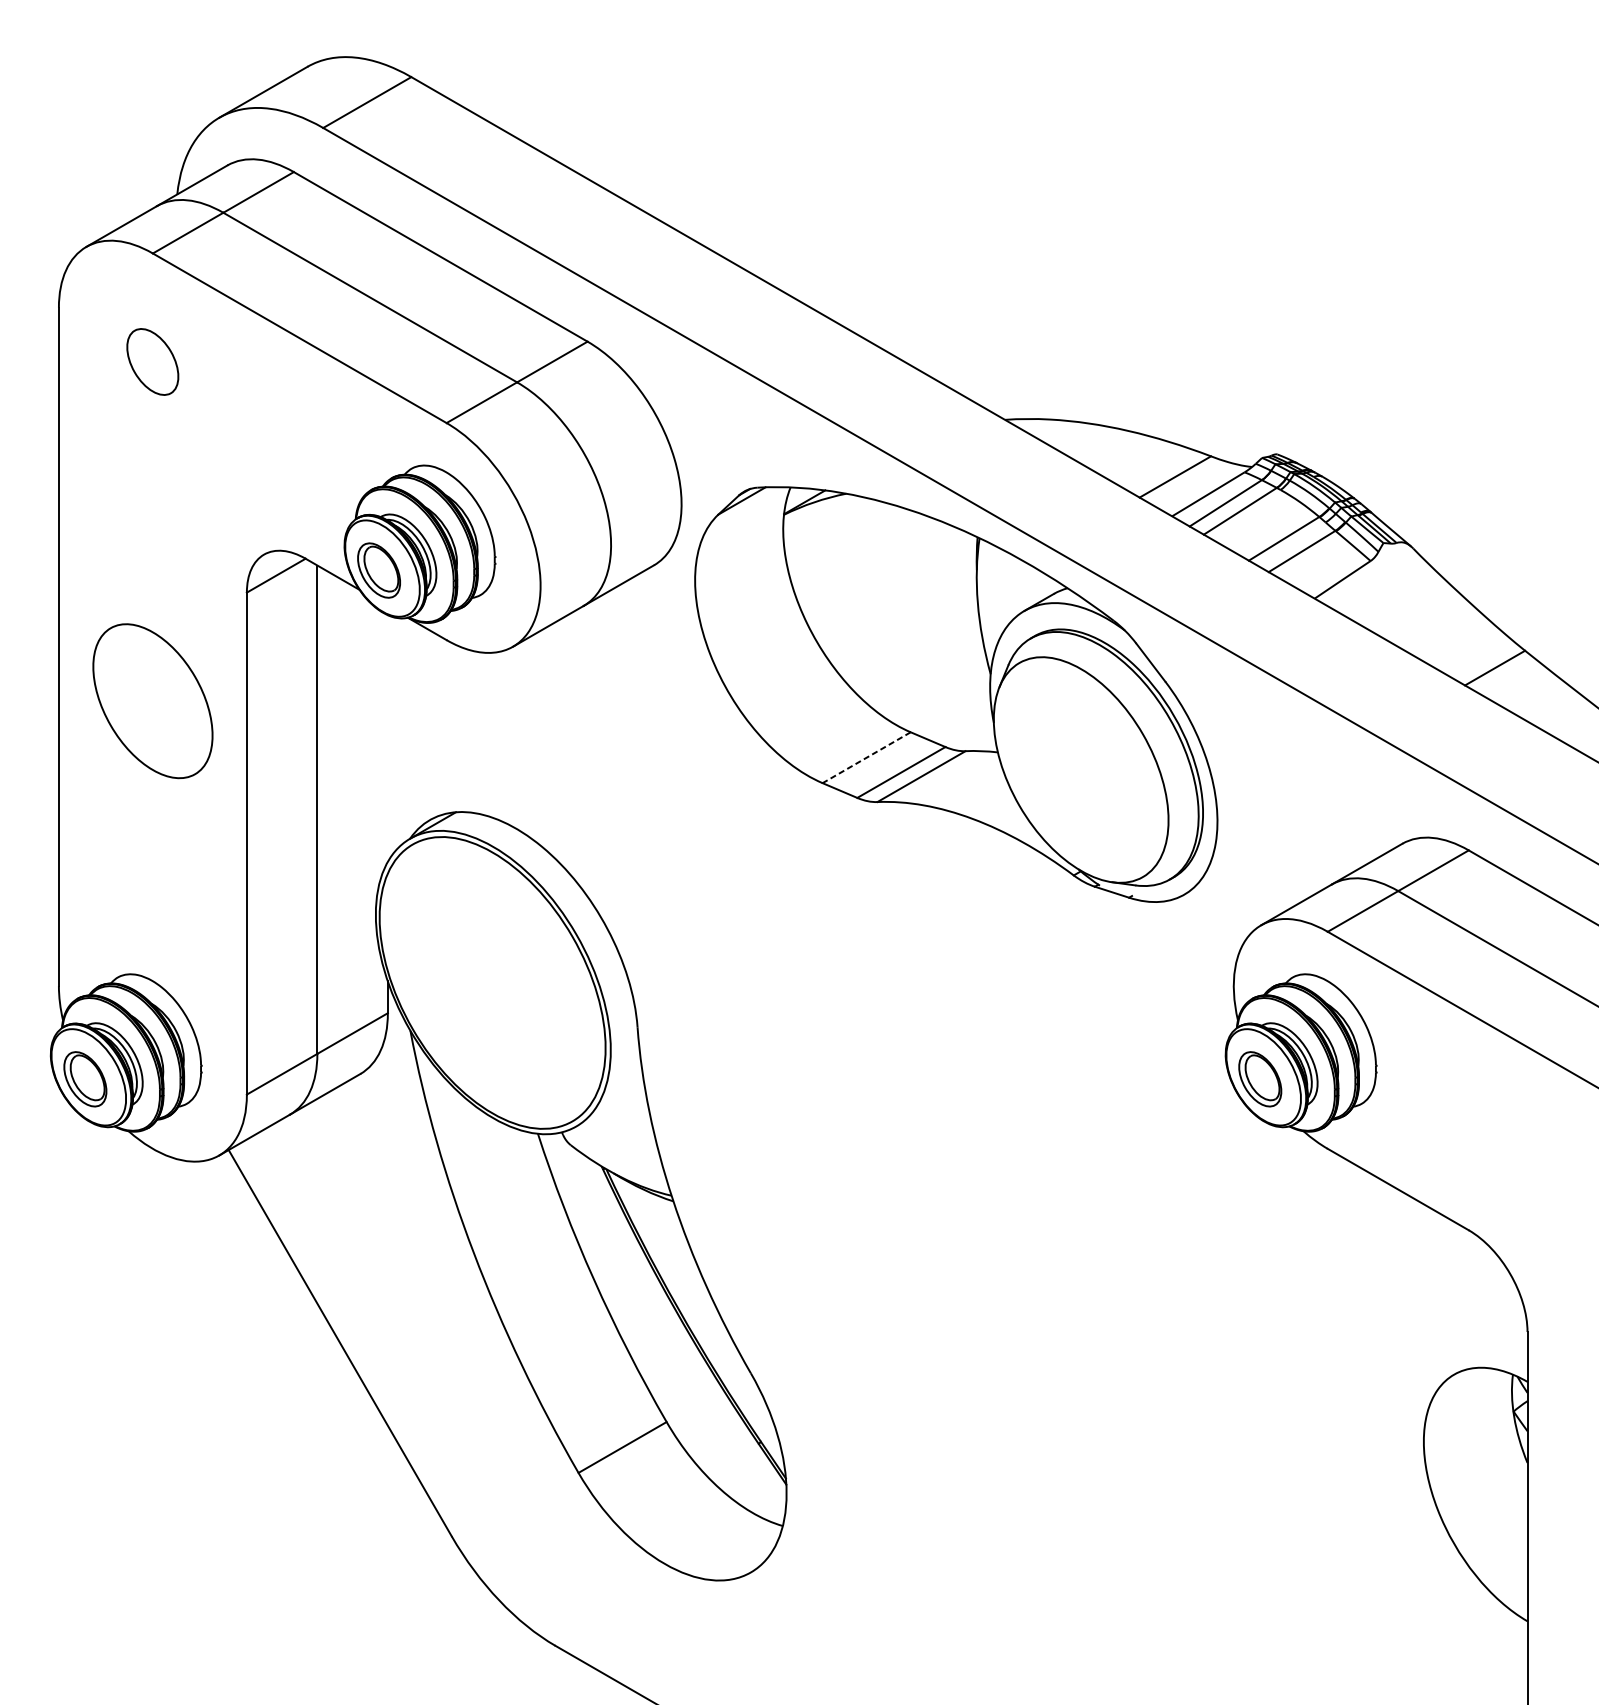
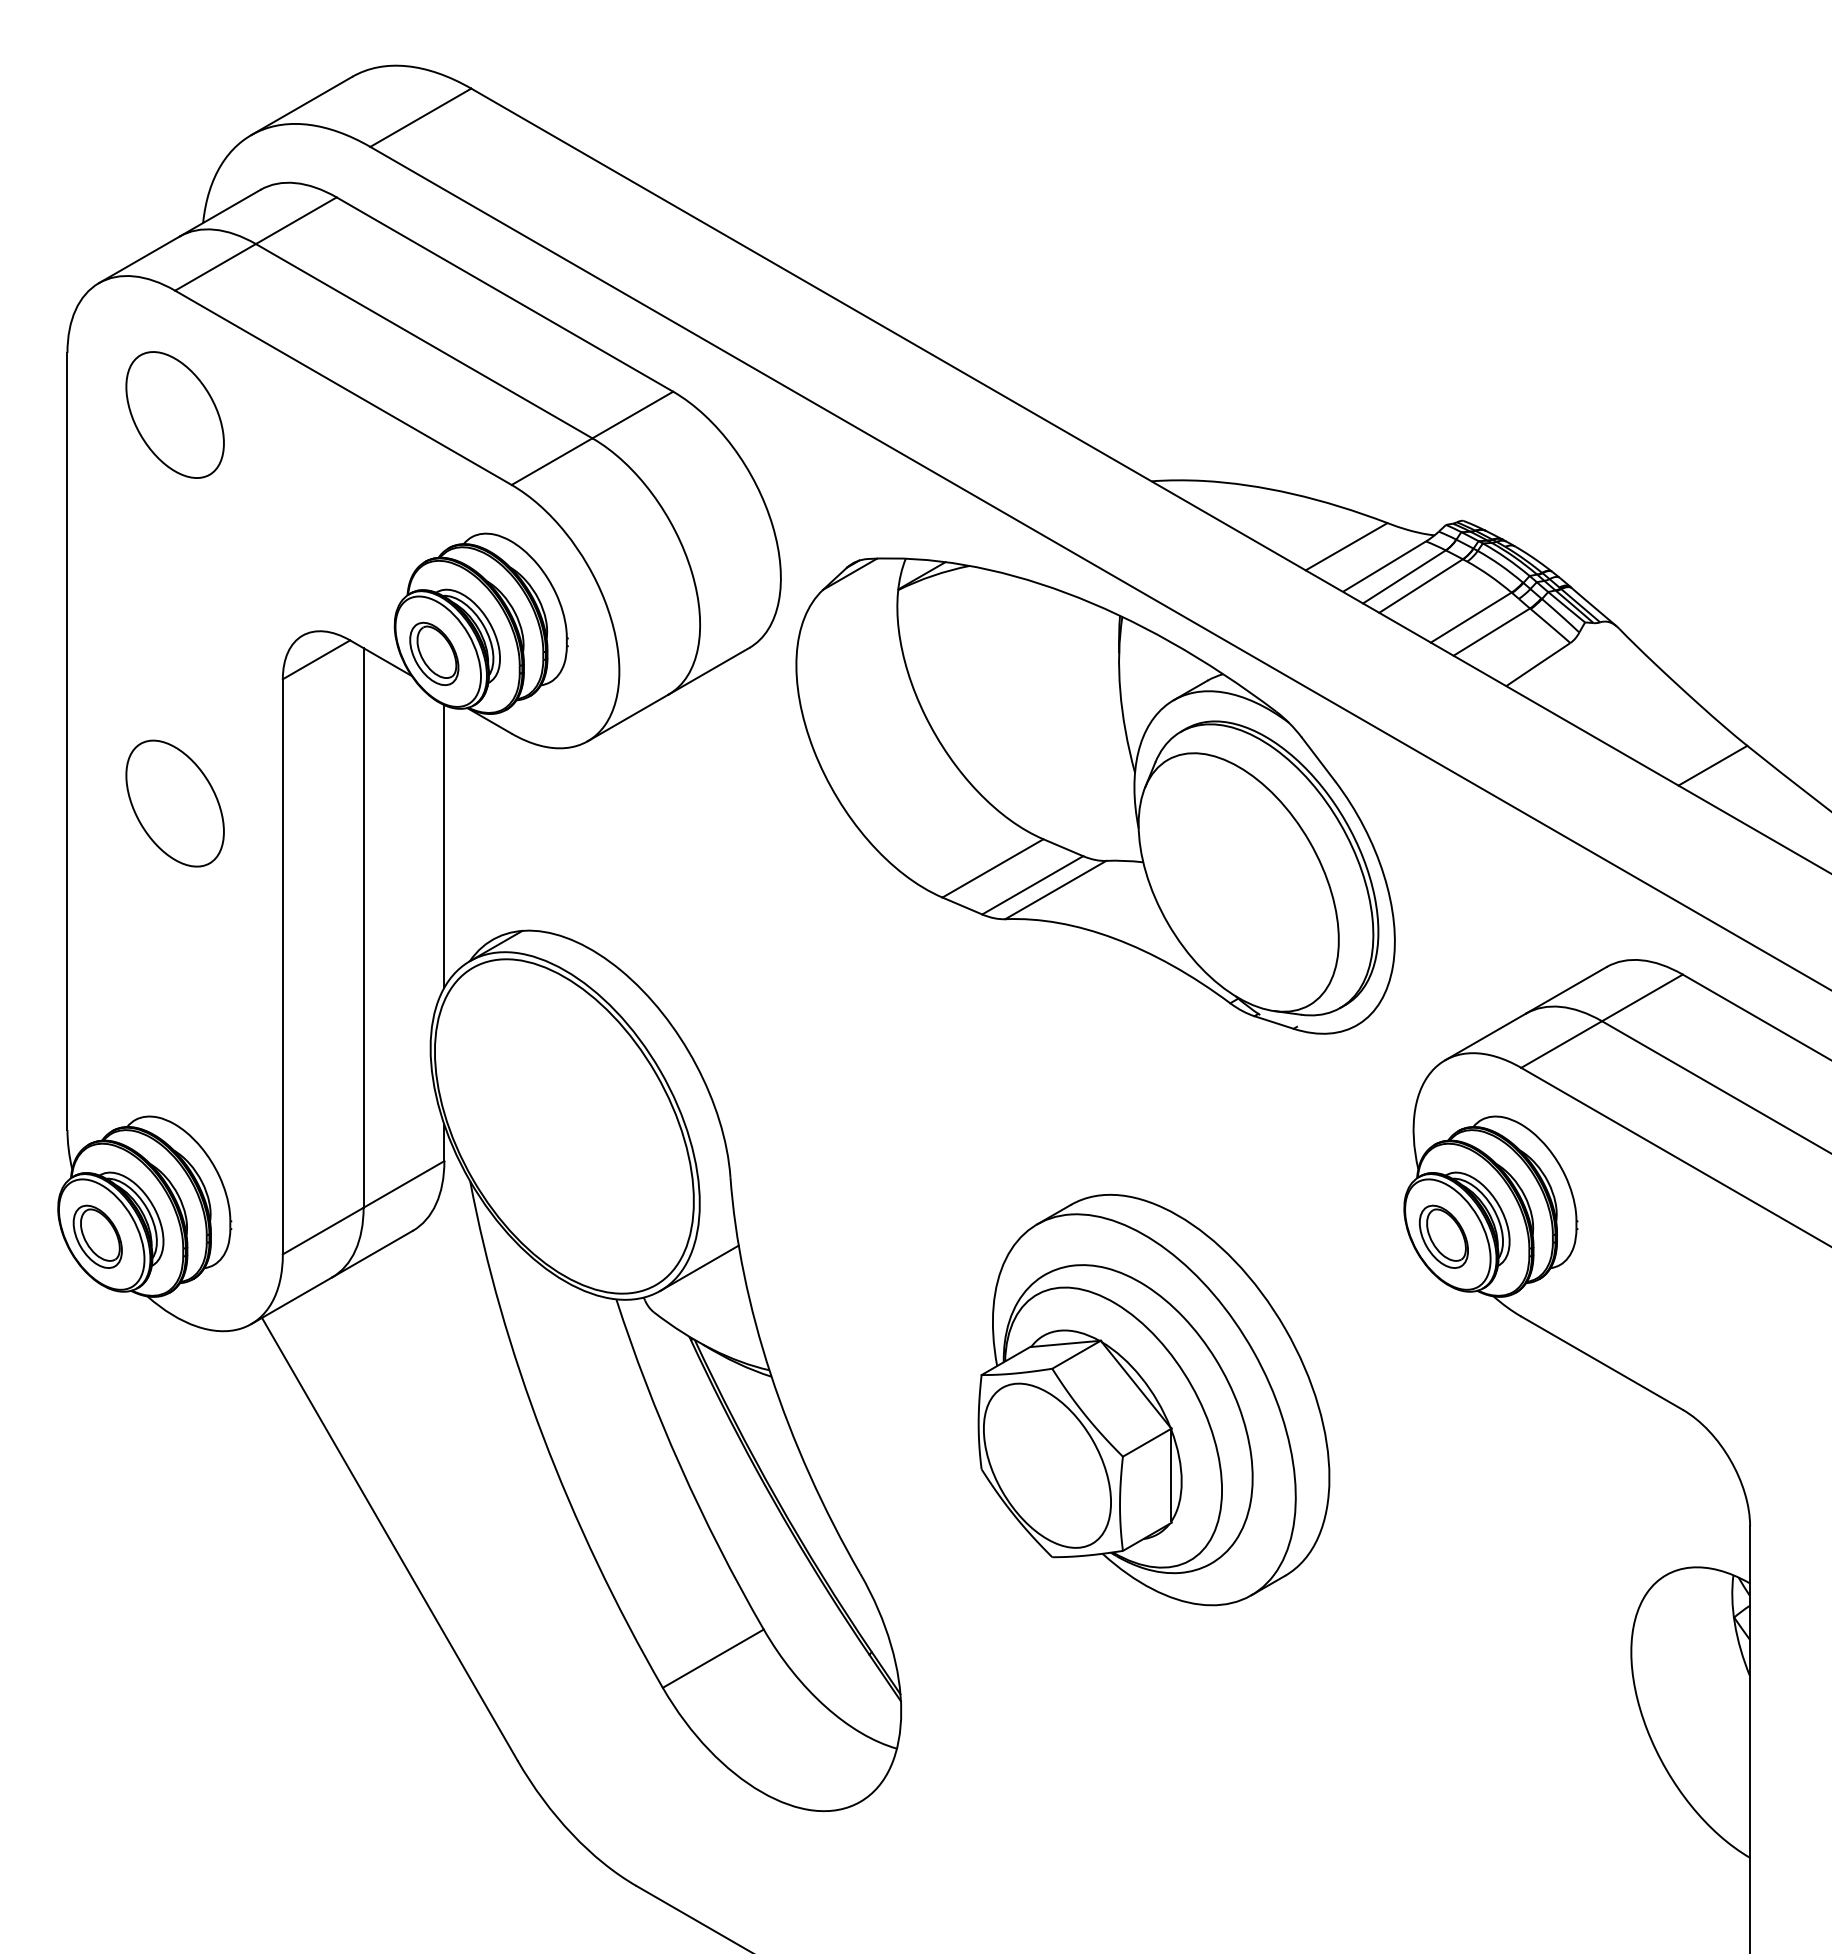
part: (152, 361) -> (174, 414), size x1.67
part: (152, 701) -> (174, 803), size x0.71
line: (387, 738) -> (444, 846), added
line: (866, 757) -> (992, 868), dashed -> solid
line: (610, 1106) -> (699, 1267), added
part: (1006, 1221) -> (1153, 1399), added

